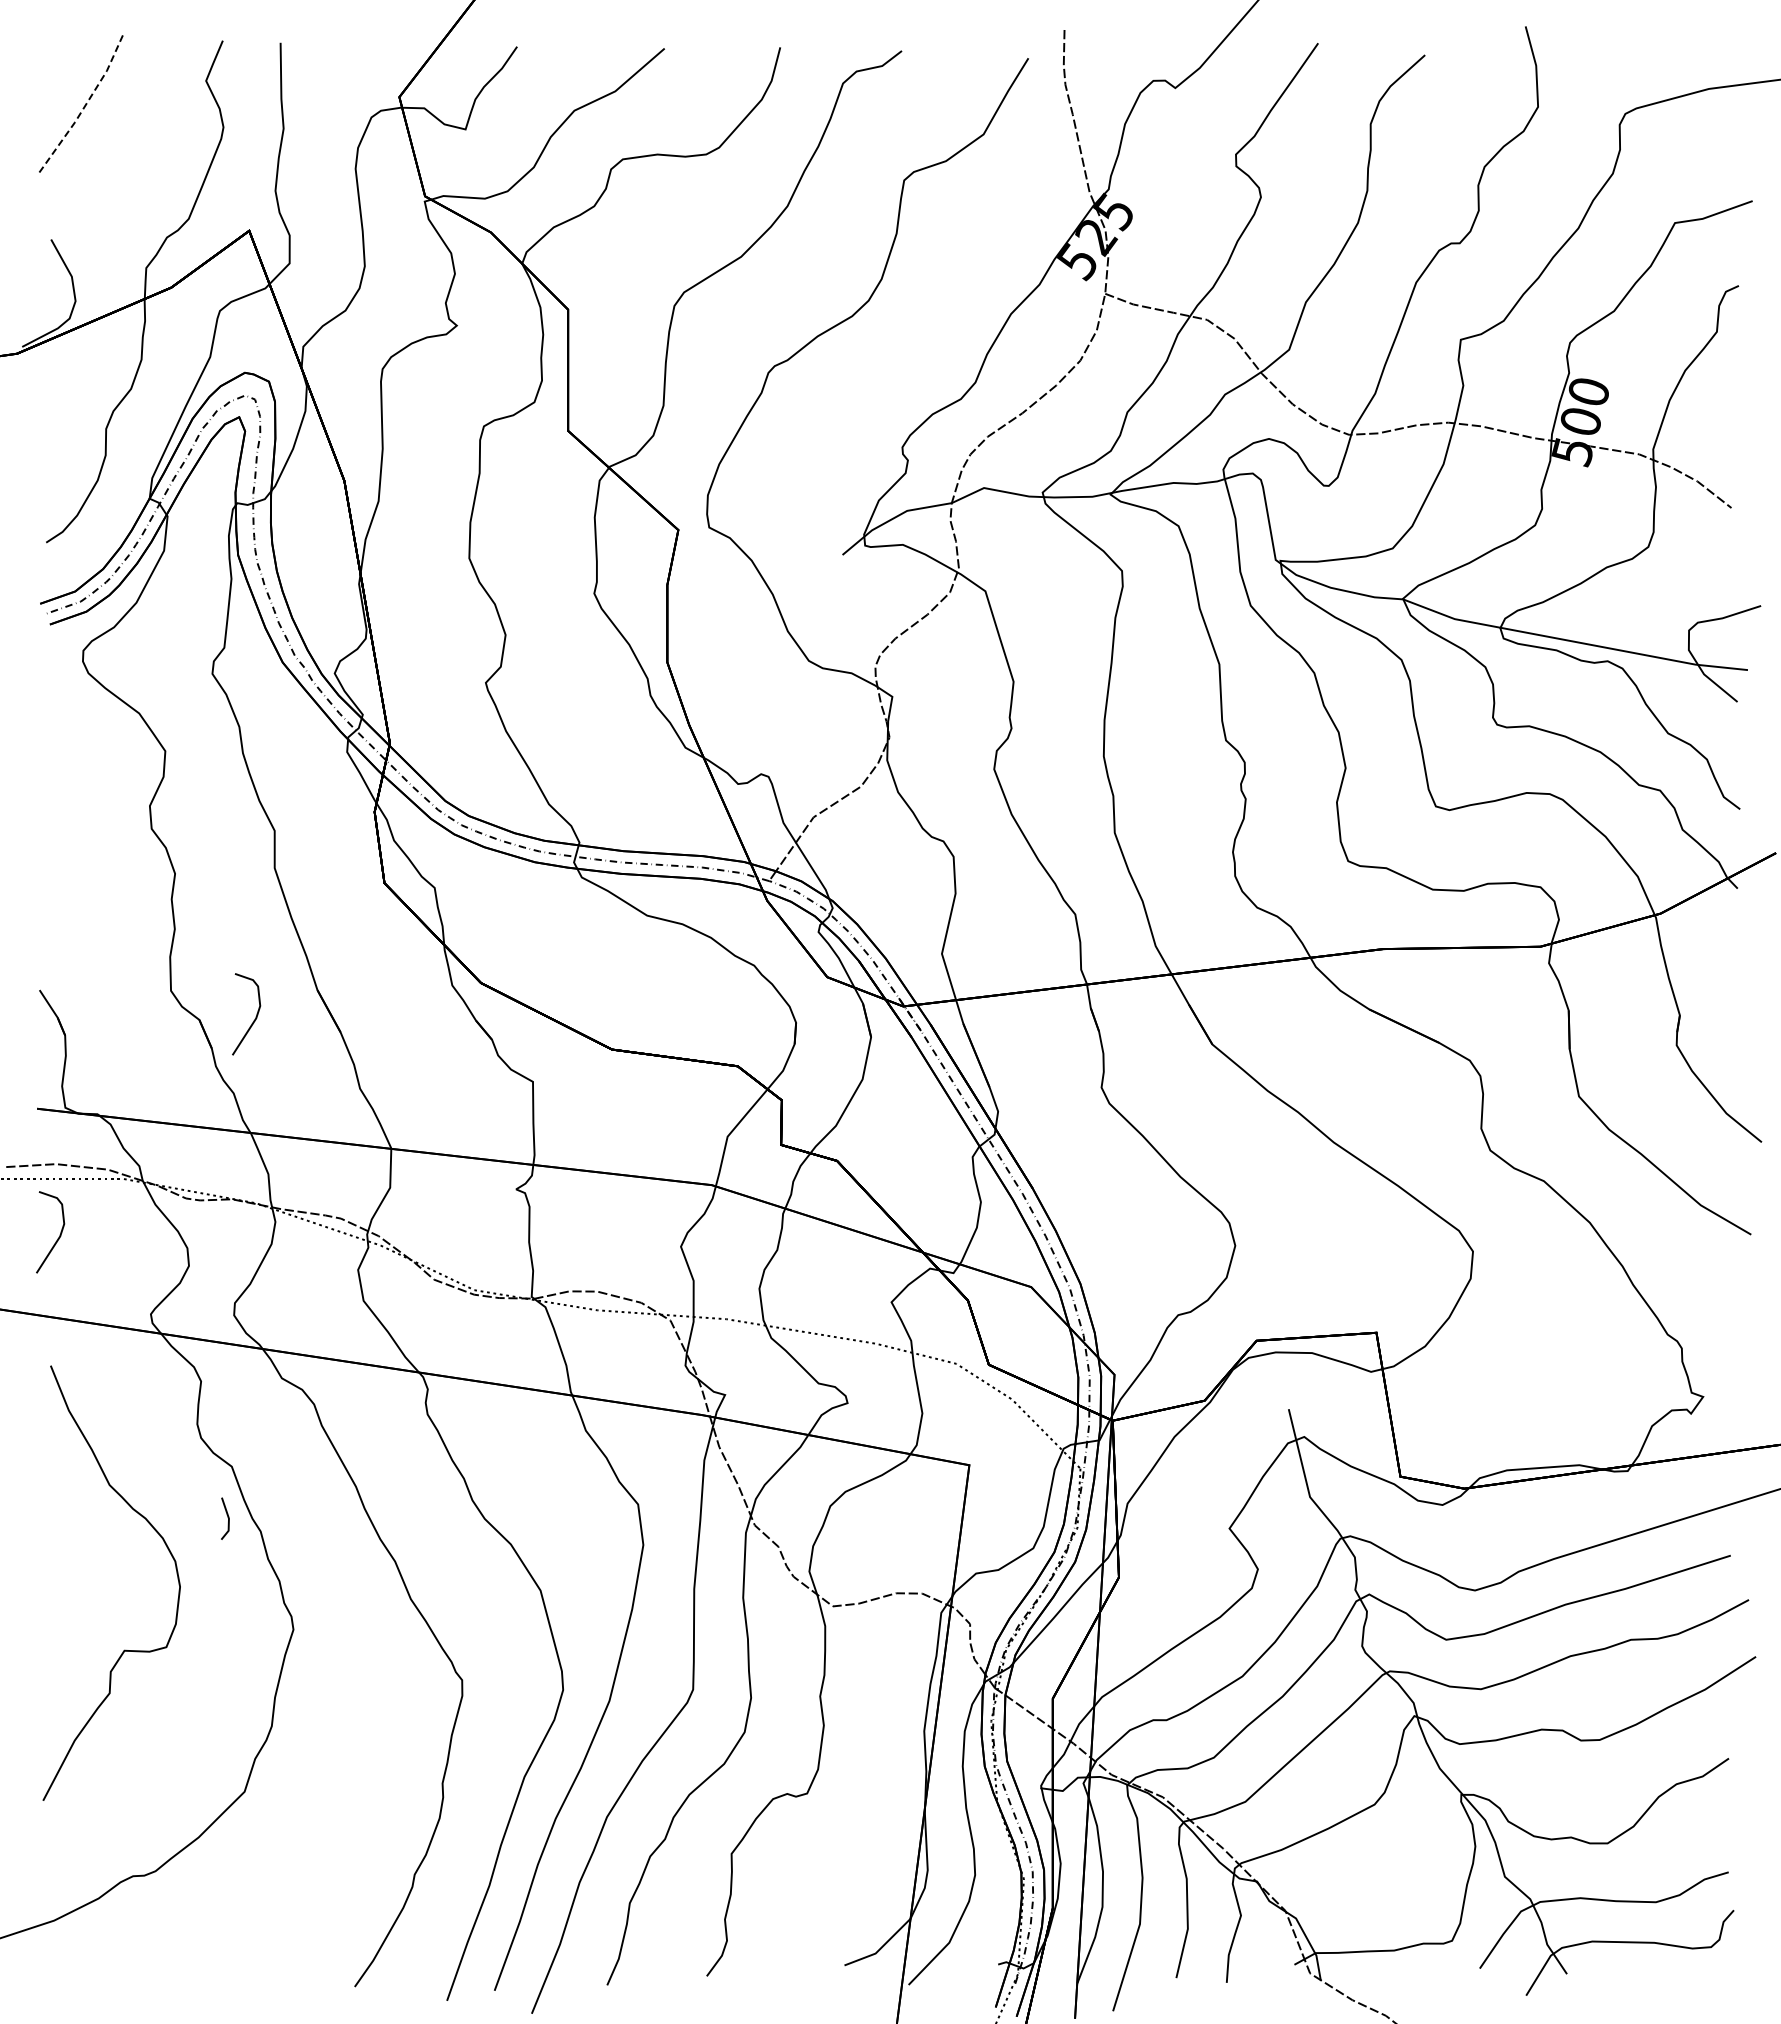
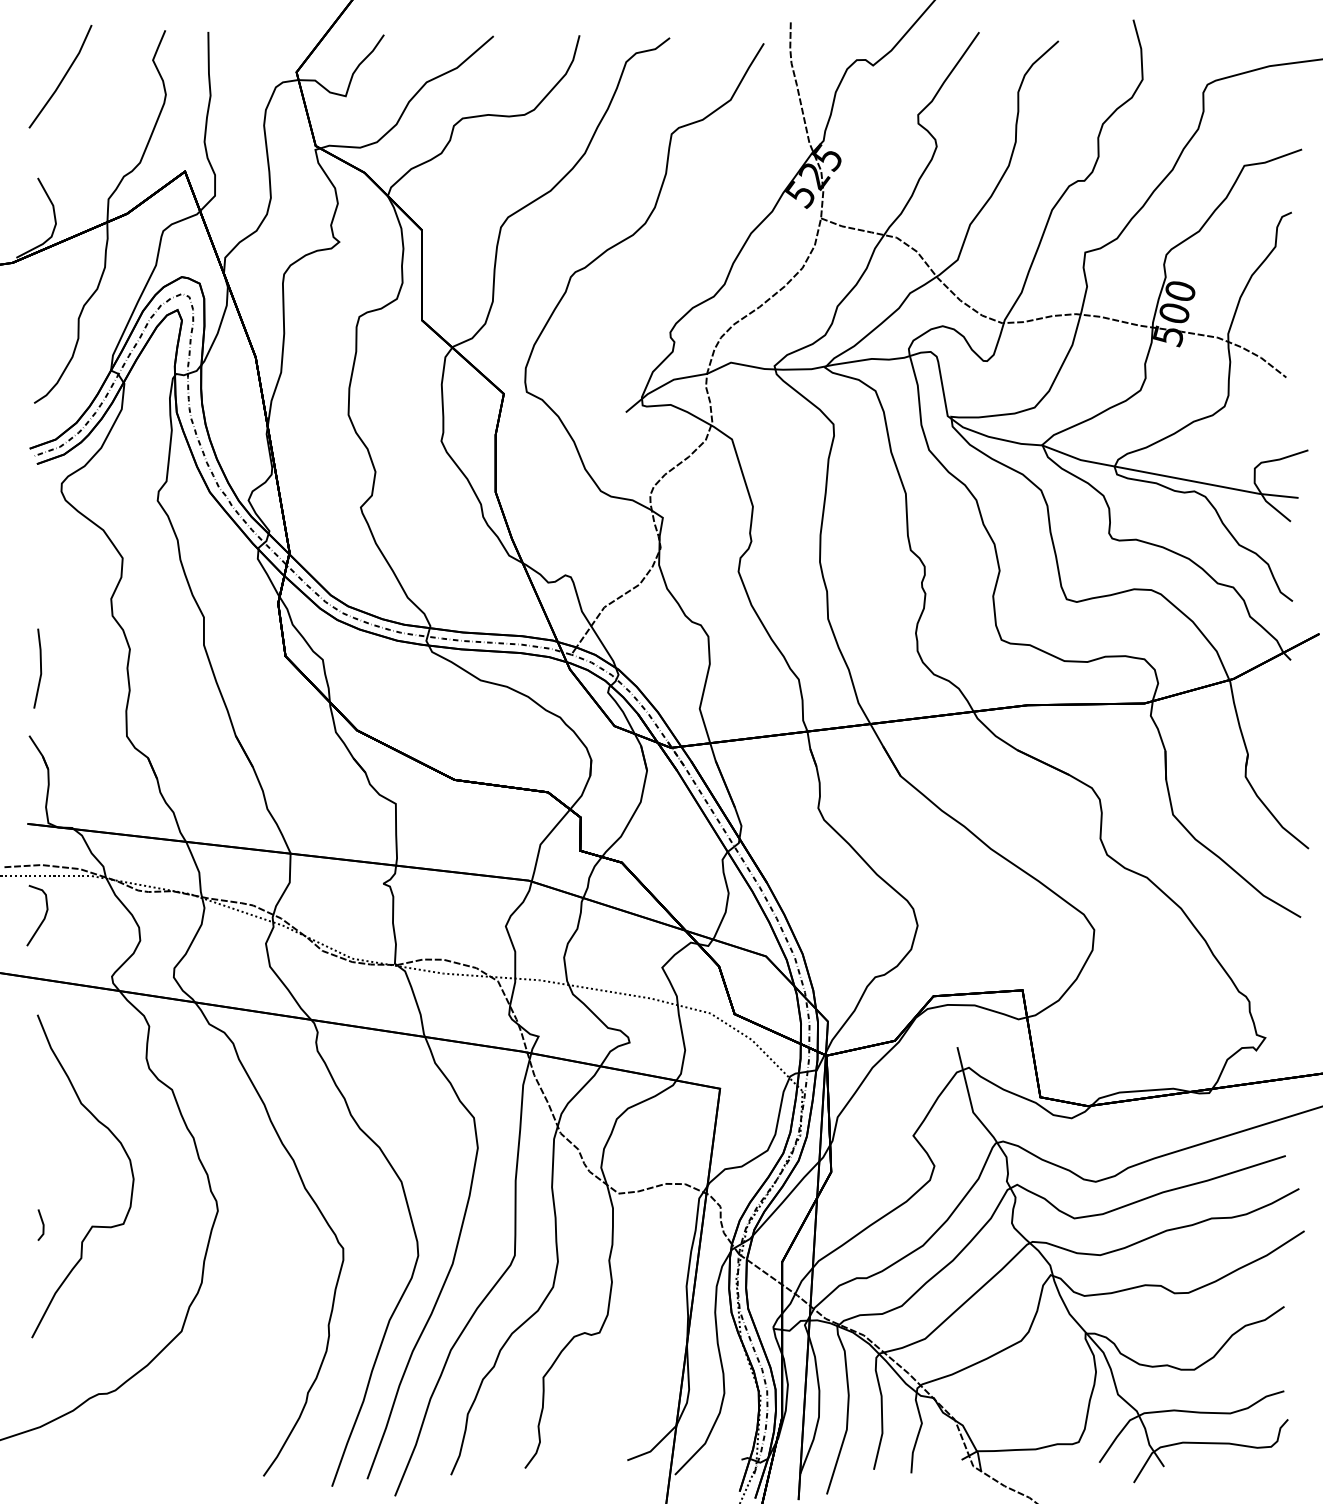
line: (86, 104) -> (64, 77), dashed -> solid
line: (54, 899) -> (40, 668), added
curve: (255, 1016) -> (189, 755), removed
line: (227, 1517) -> (42, 1224), moved

